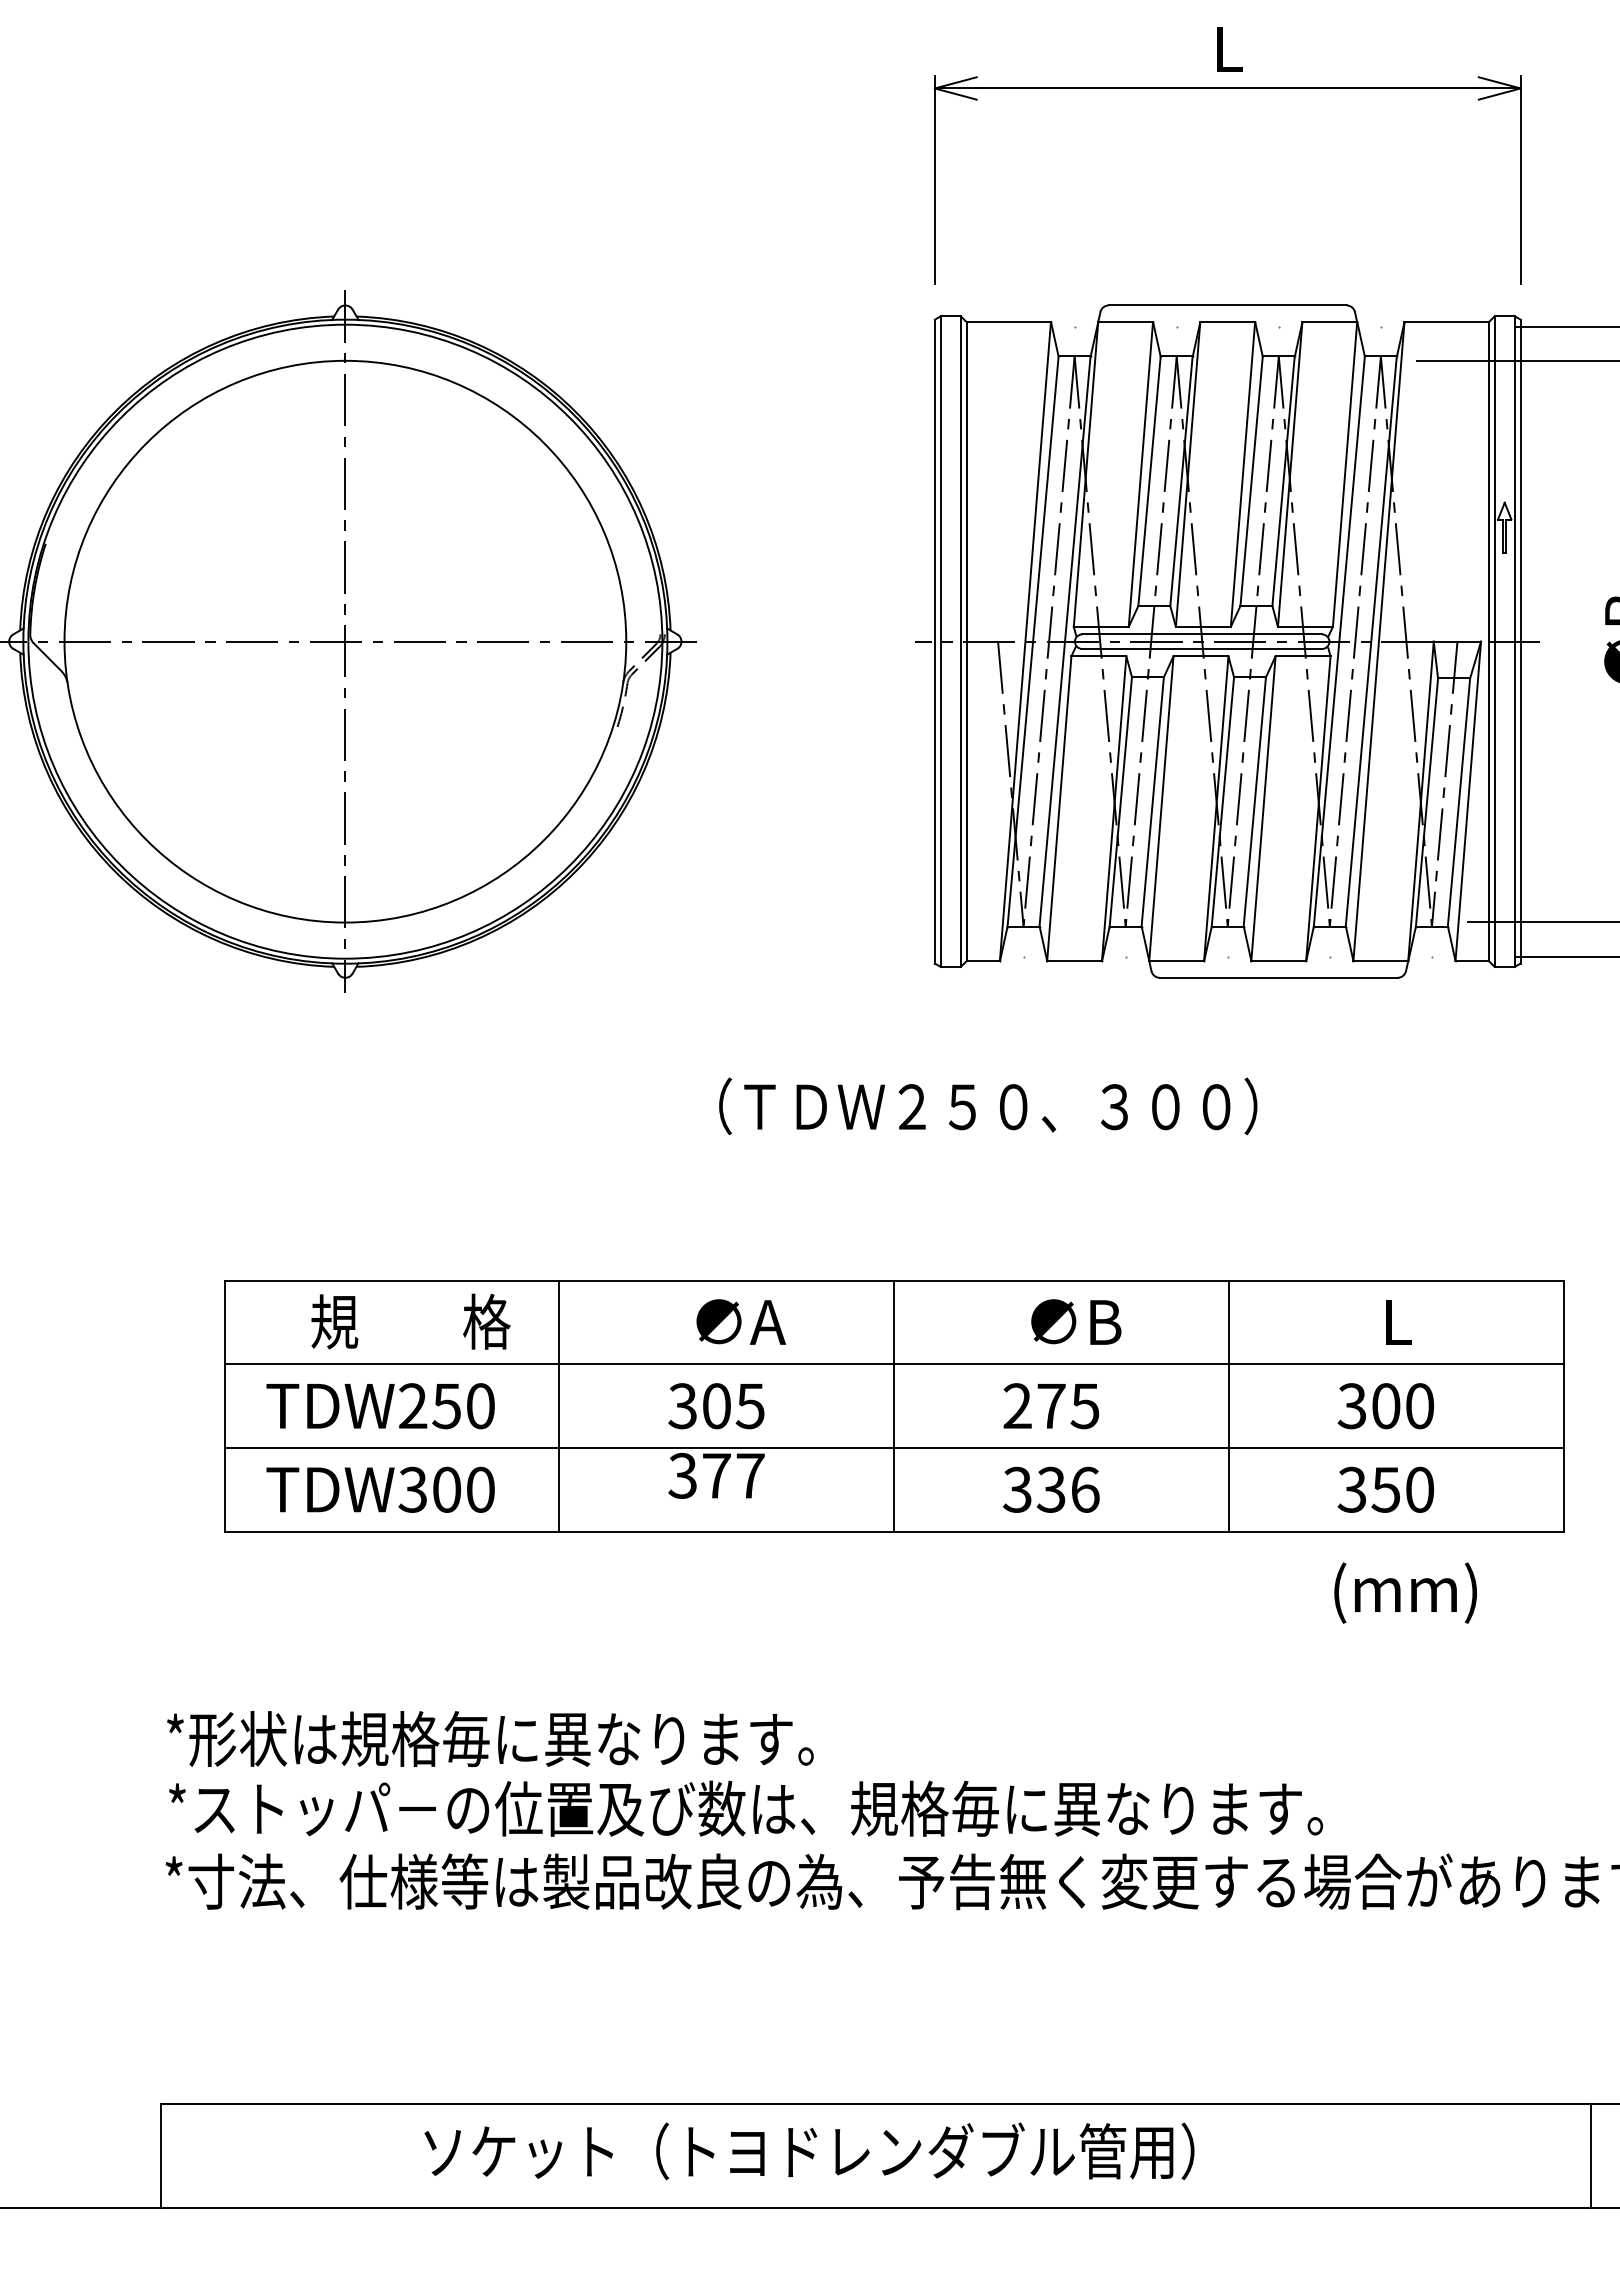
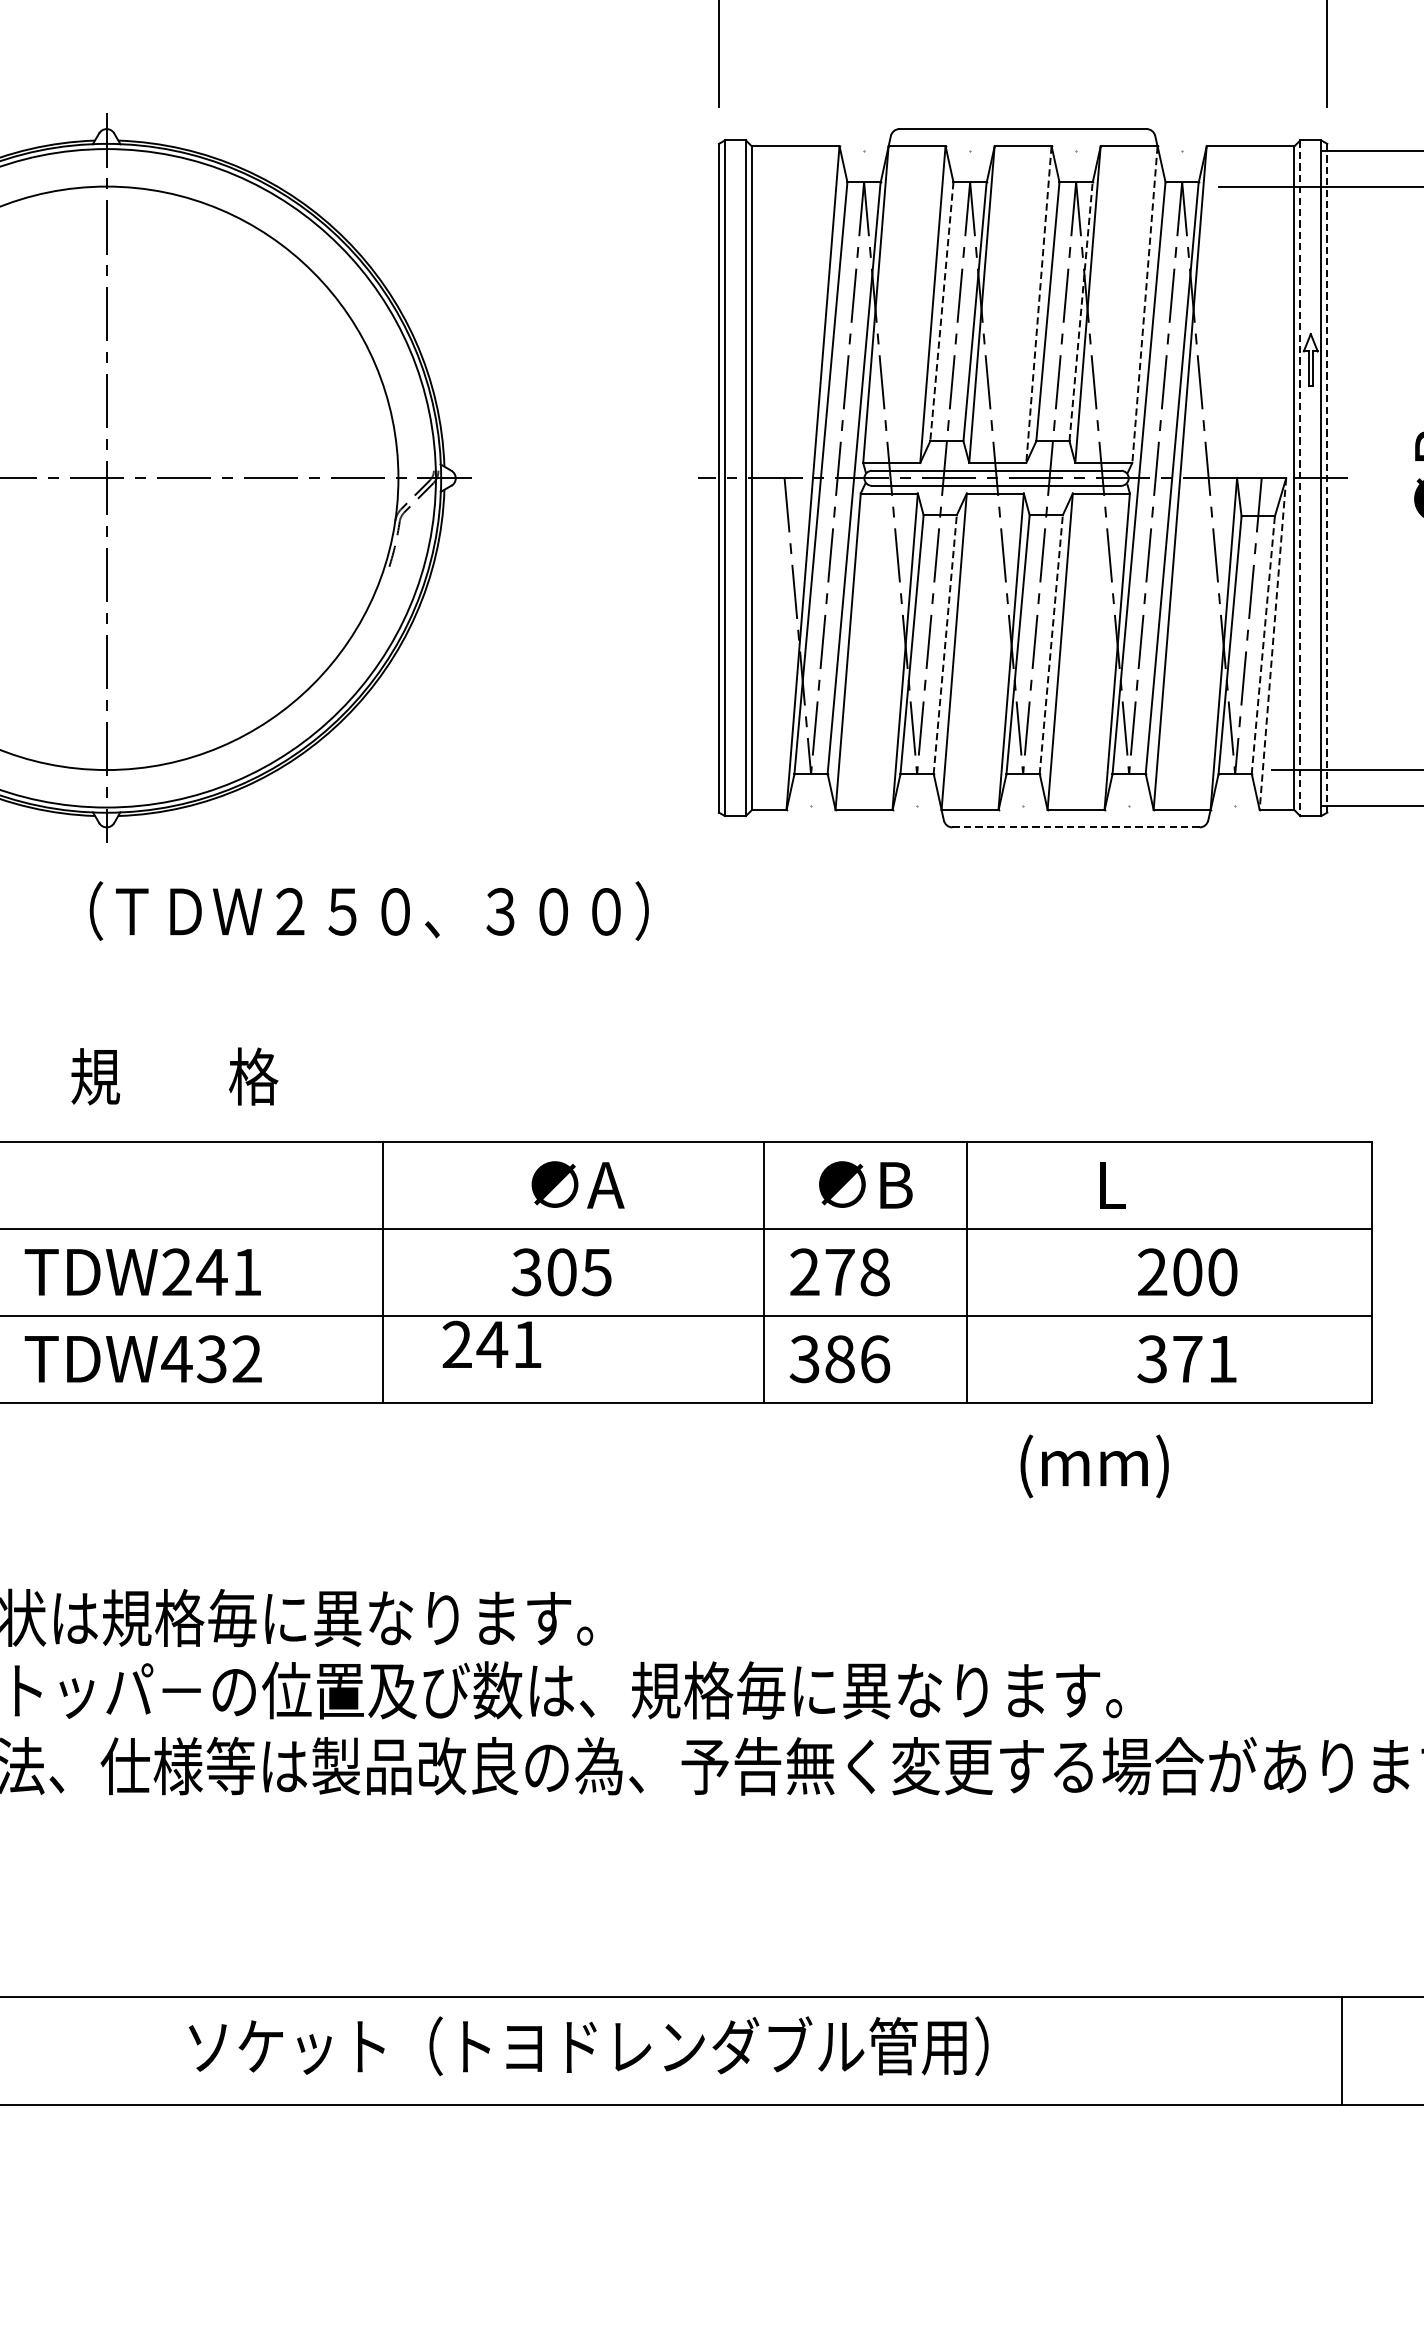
line: (1242, 474) -> (1038, 304), solid -> dashed
line: (1345, 474) -> (1145, 304), solid -> dashed
line: (1283, 480) -> (1081, 310), solid -> dashed
line: (1149, 481) -> (941, 311), solid -> dashed
line: (1520, 641) -> (1327, 478), solid -> dashed
line: (1494, 642) -> (1300, 479), solid -> dashed
line: (1152, 801) -> (944, 644), solid -> dashed
line: (1254, 801) -> (1050, 644), solid -> dashed
line: (1468, 801) -> (1273, 644), solid -> dashed
line: (1458, 802) -> (1262, 645), solid -> dashed
line: (1279, 977) -> (1076, 827), solid -> dashed
text: (988, 1106) -> (369, 911), moved
text: (410, 1321) -> (174, 1076), moved
text: (740, 1321) -> (577, 1184), moved
text: (1398, 1322) -> (1112, 1185), moved
line: (559, 1405) -> (383, 1271), moved
line: (894, 1405) -> (764, 1271), moved
line: (1228, 1405) -> (966, 1271), moved
text: (462, 1406) -> (228, 1272), TDW250 -> TDW241
text: (716, 1406) -> (561, 1272), moved
text: (1084, 1406) -> (874, 1272), 275 -> 278
text: (1351, 1406) -> (1151, 1272), 300 -> 200
text: (716, 1475) -> (492, 1344), 377 -> 241
text: (445, 1489) -> (210, 1358), TDW300 -> TDW432
text: (1050, 1489) -> (839, 1358), 336 -> 386
text: (1402, 1489) -> (1204, 1358), 350 -> 371
text: (1405, 1592) -> (1094, 1465), moved
line: (1591, 2155) -> (1342, 2050), moved

